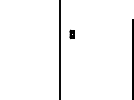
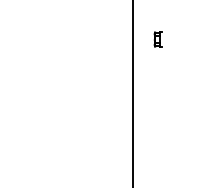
part: (71, 33) -> (156, 37), moved

